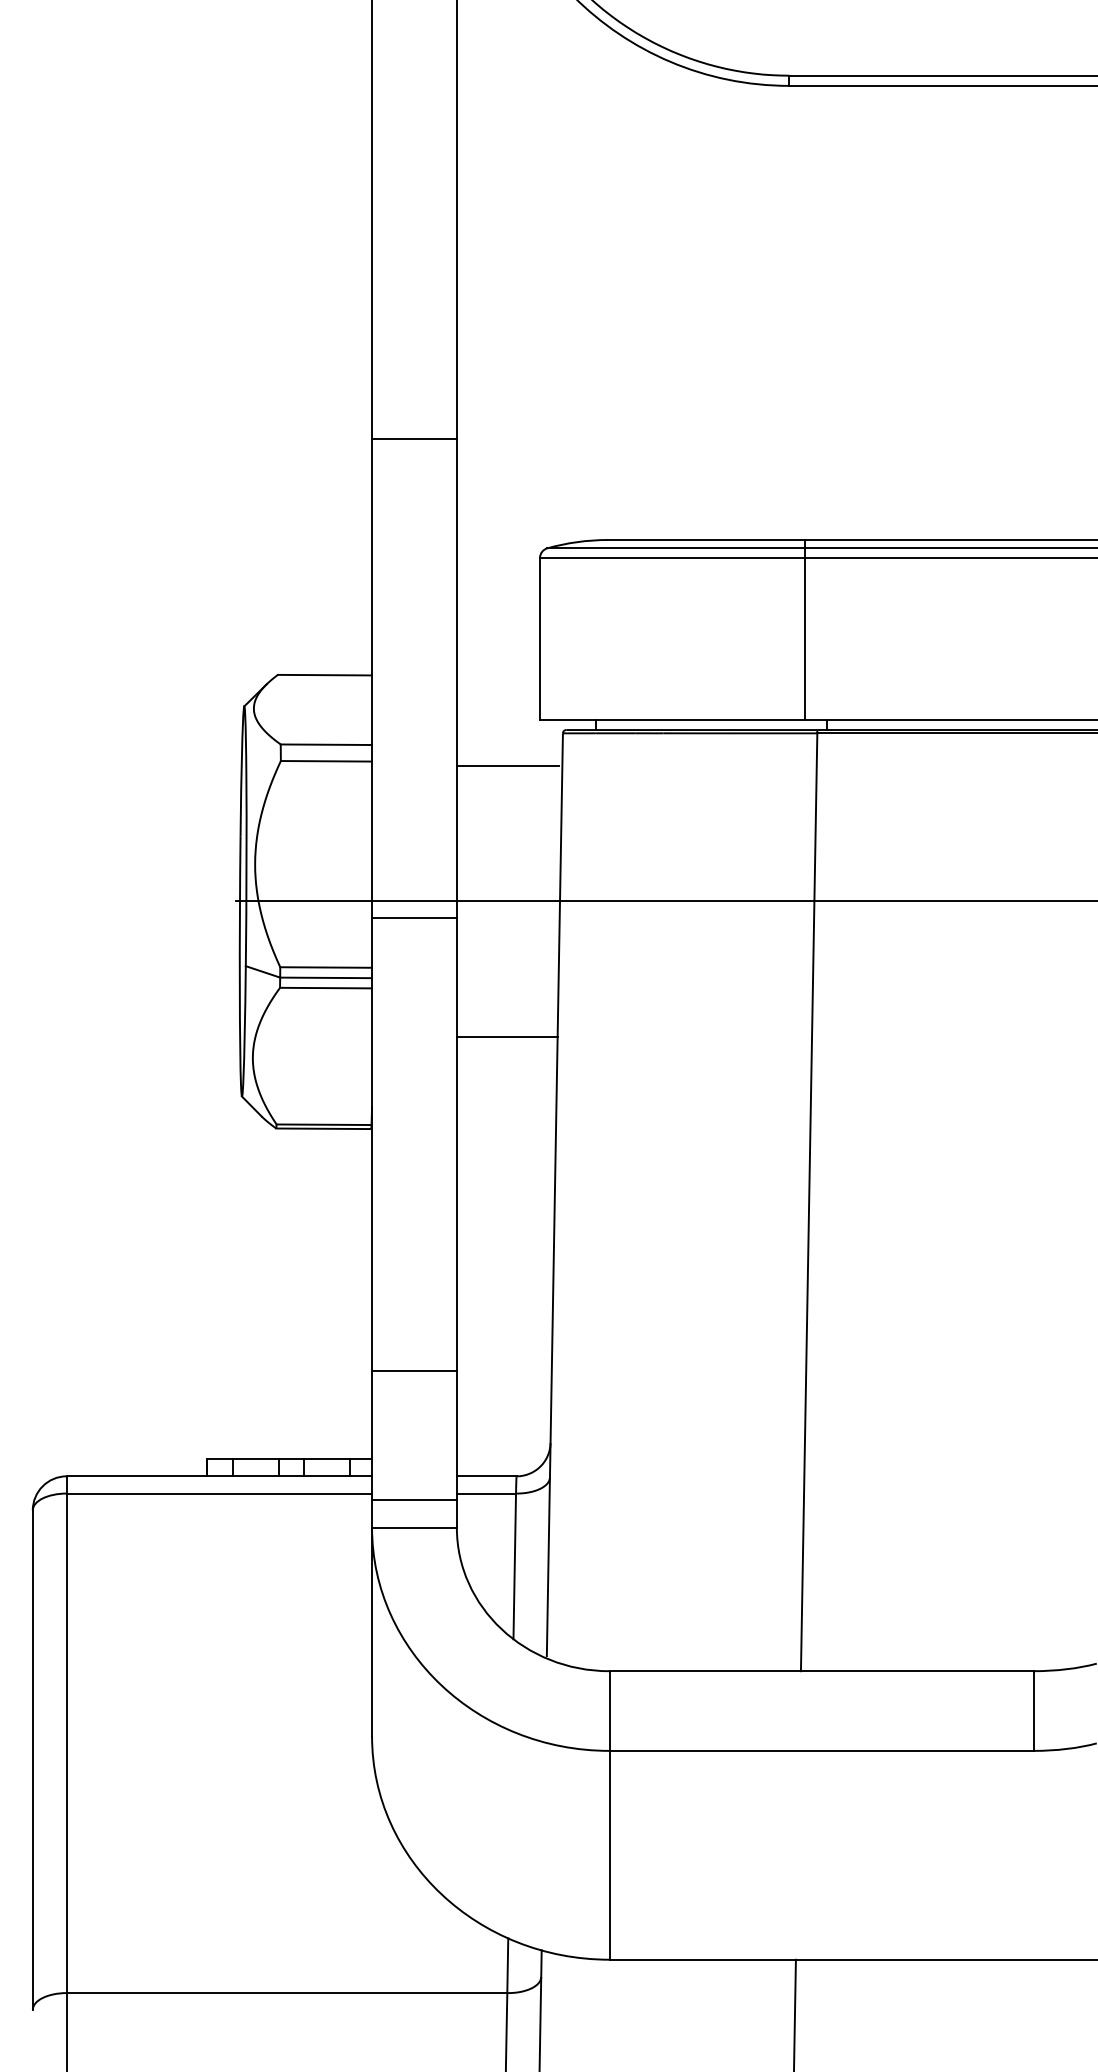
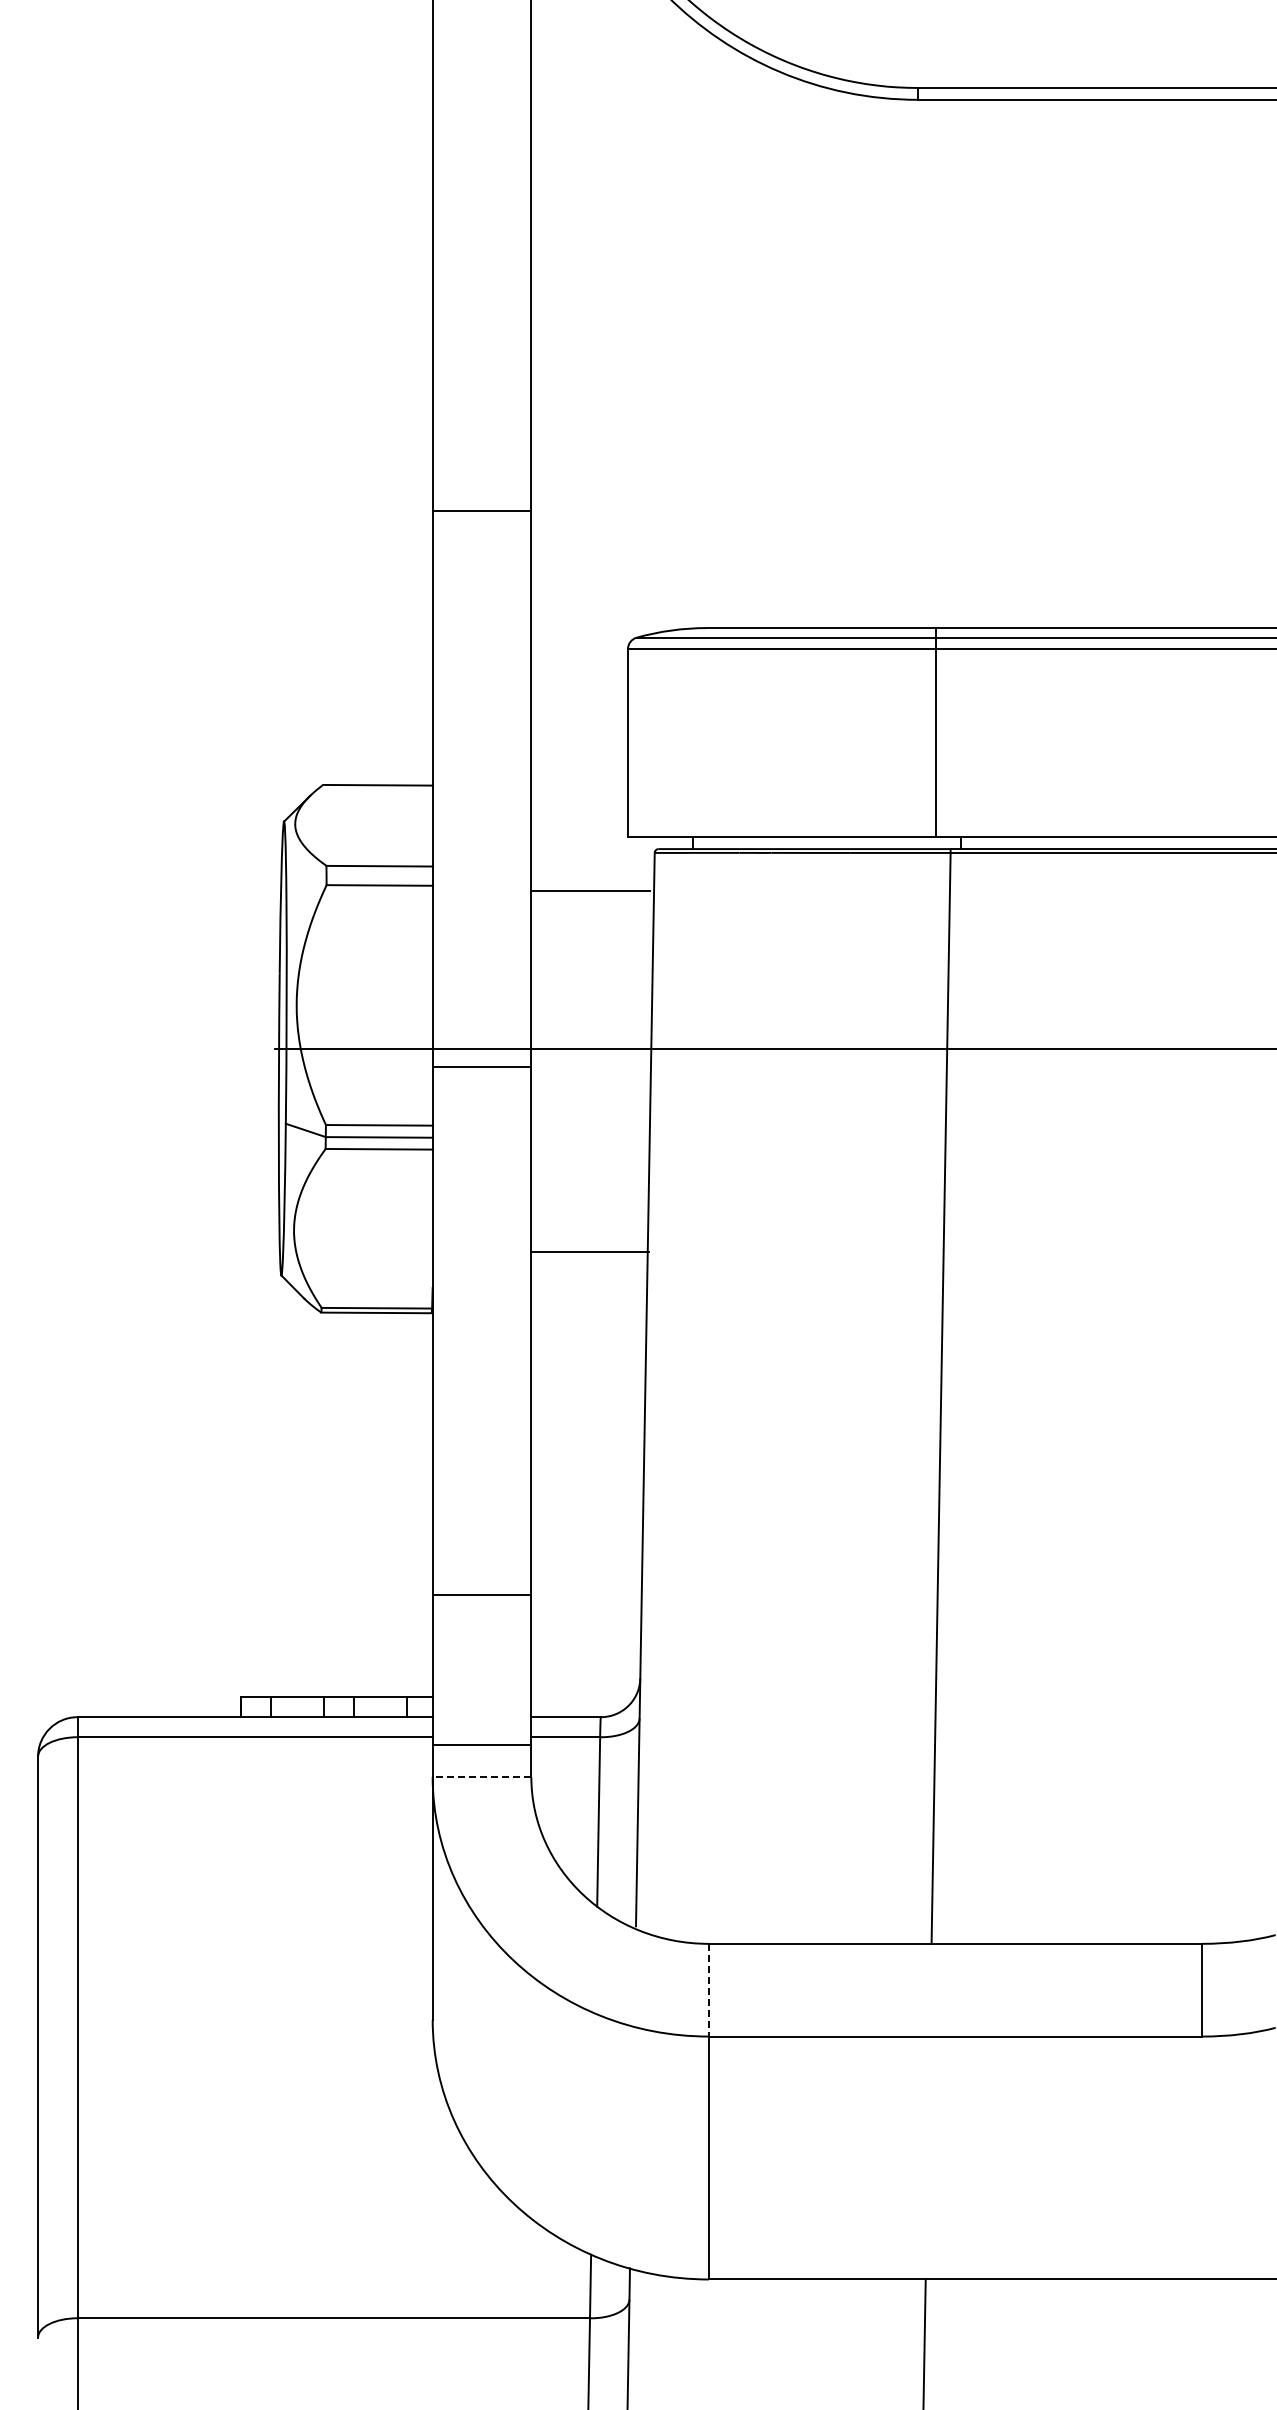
line: (506, 1037) -> (589, 1252), moved
line: (414, 1528) -> (481, 1777), solid -> dashed
line: (609, 1711) -> (708, 1990), solid -> dashed

